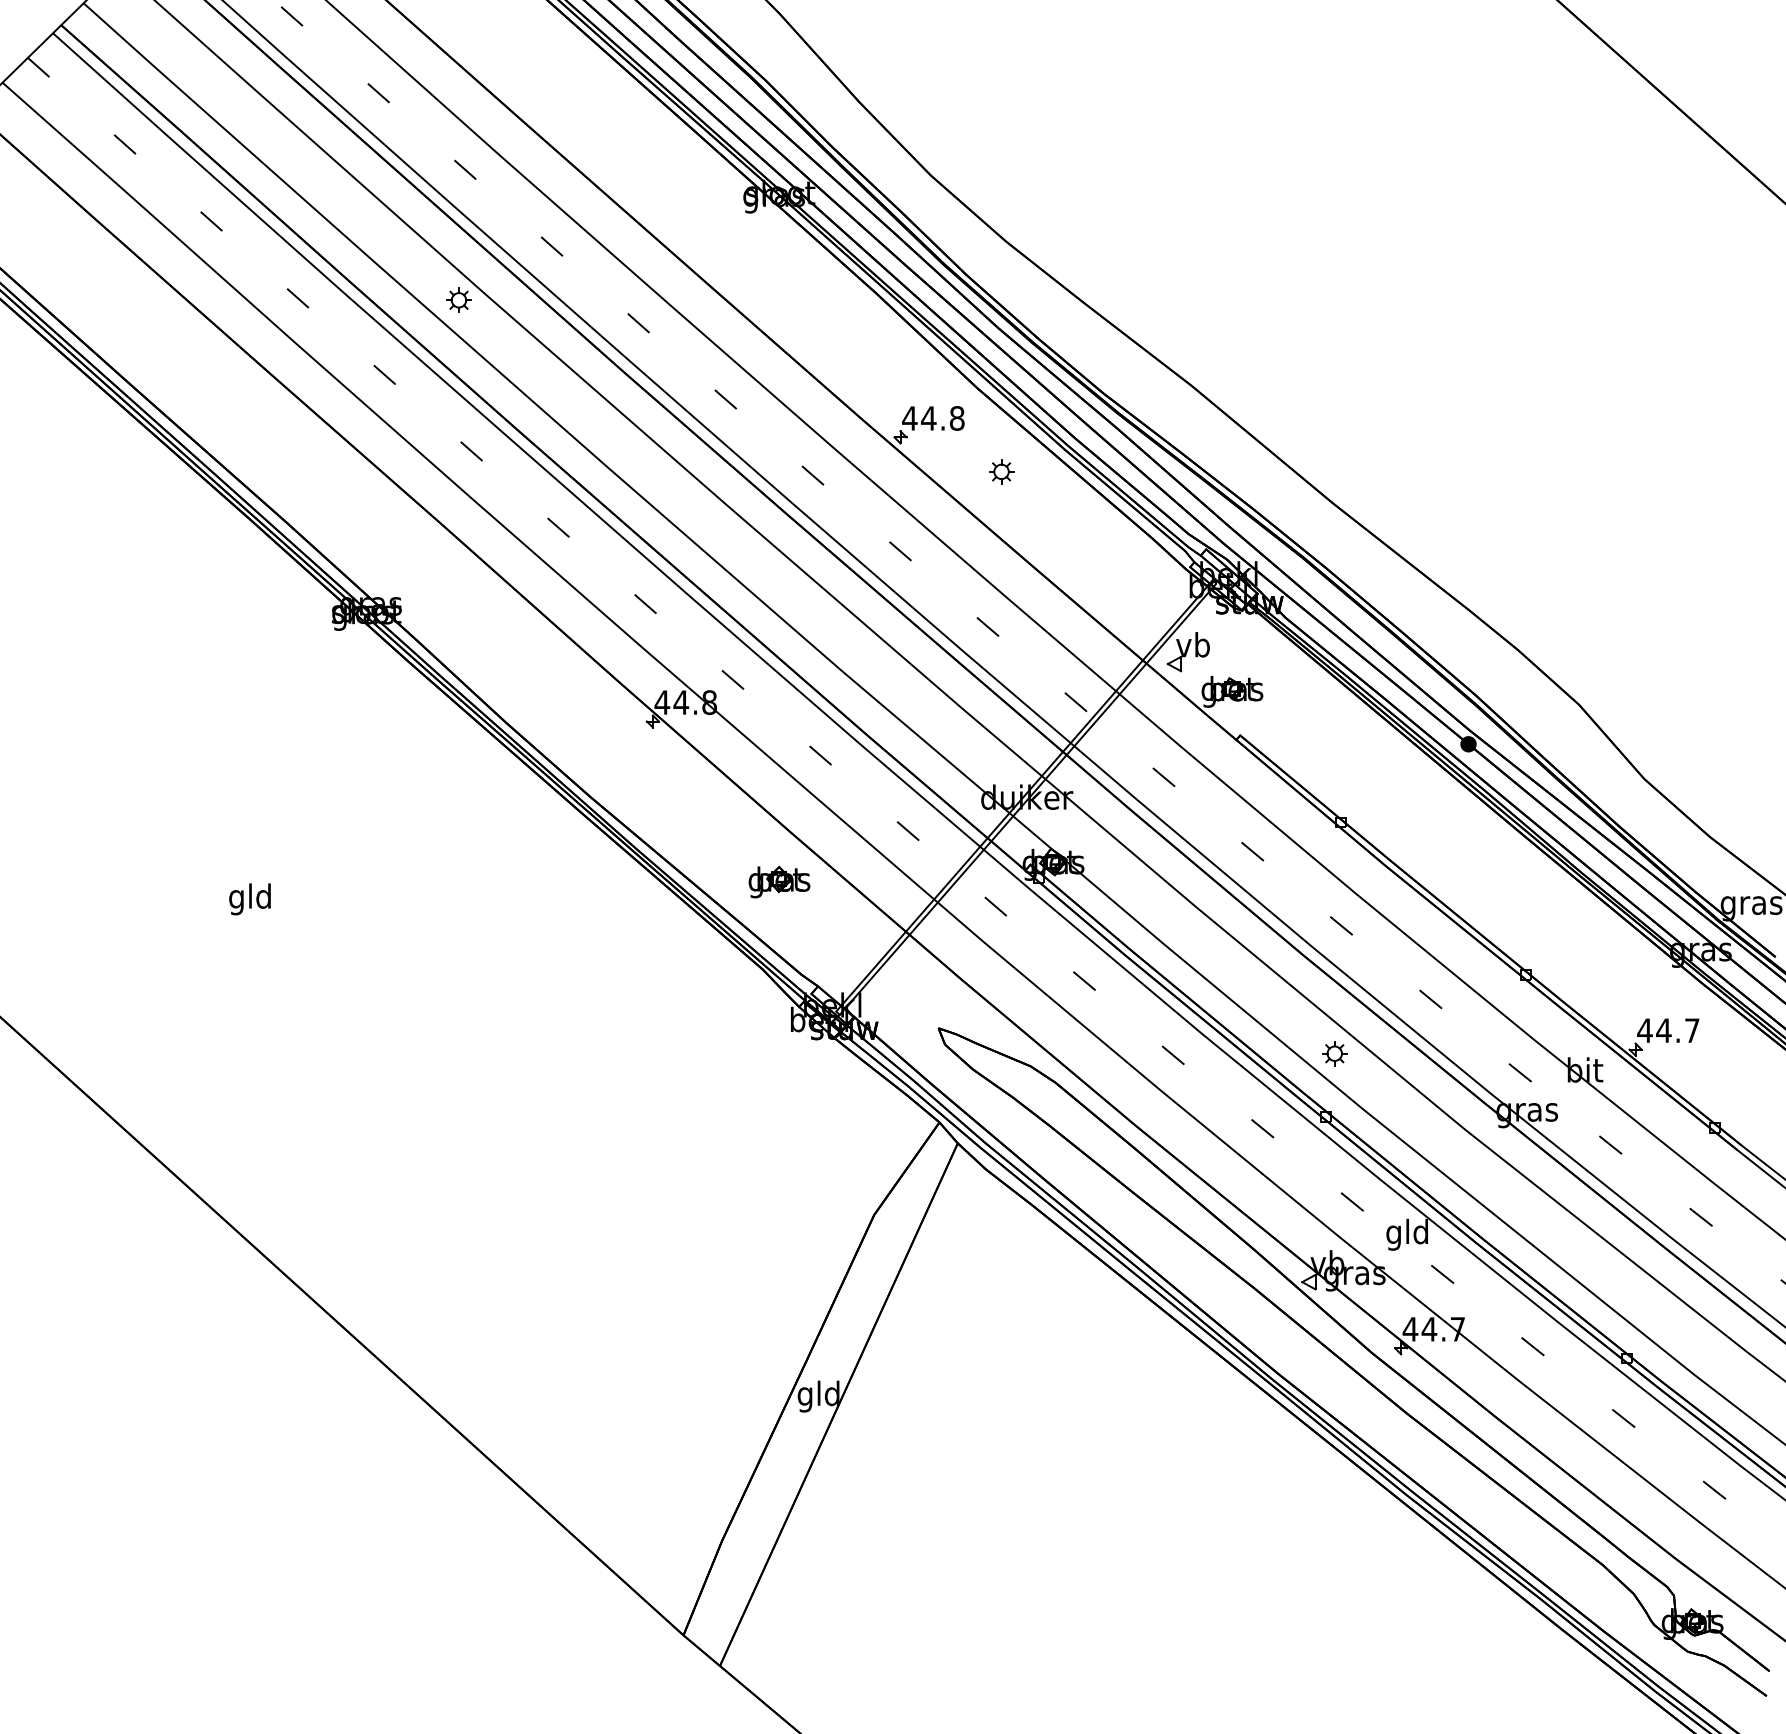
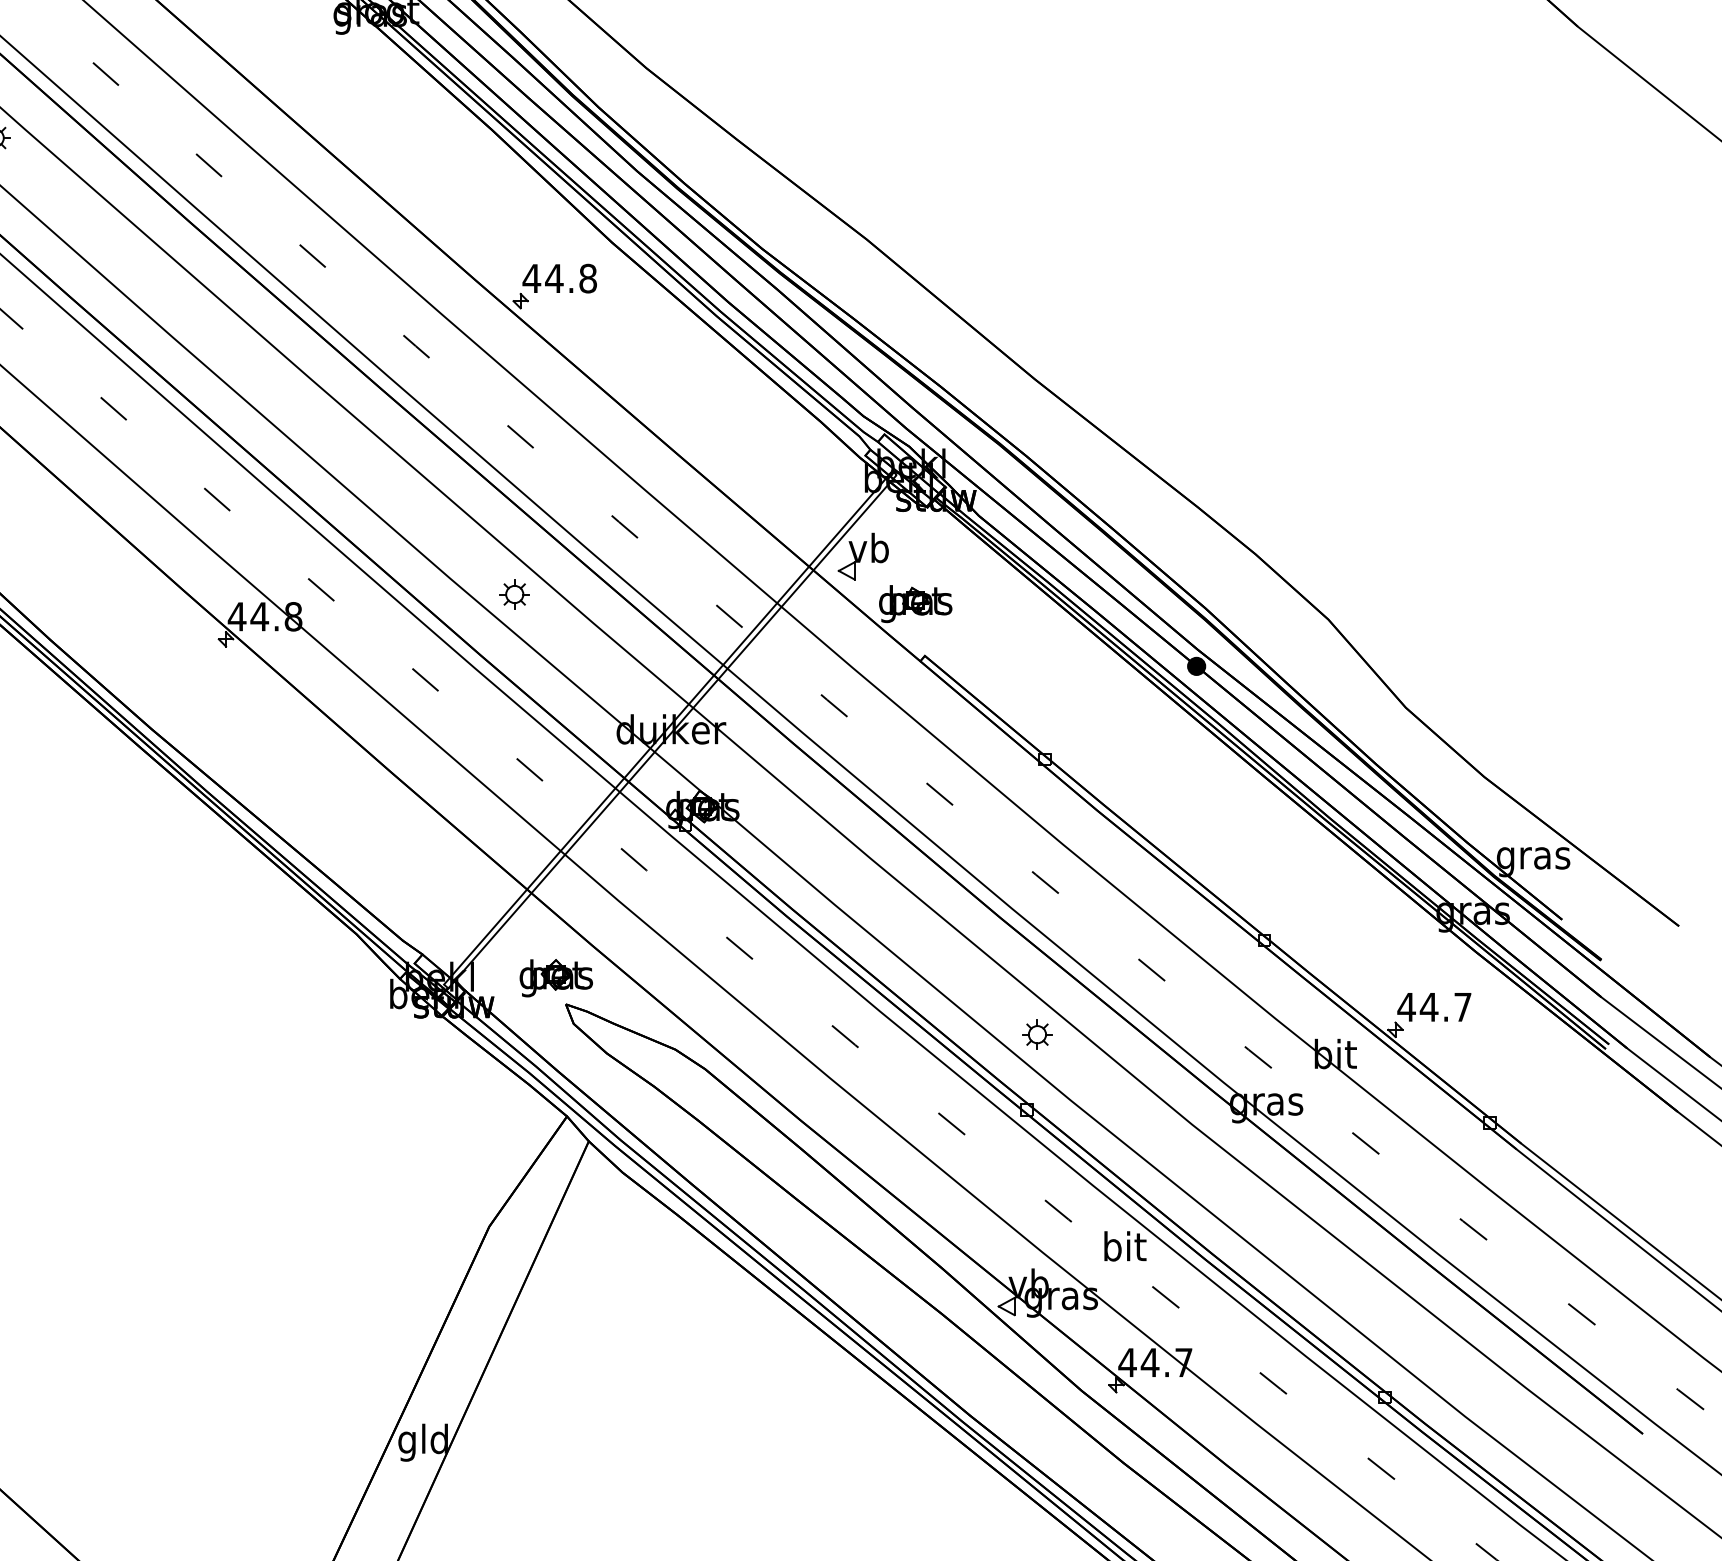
part: (1001, 471) -> (514, 594), moved
part: (779, 881) -> (556, 977), moved
text: (1406, 1234) -> (1122, 1249), gld -> bit

